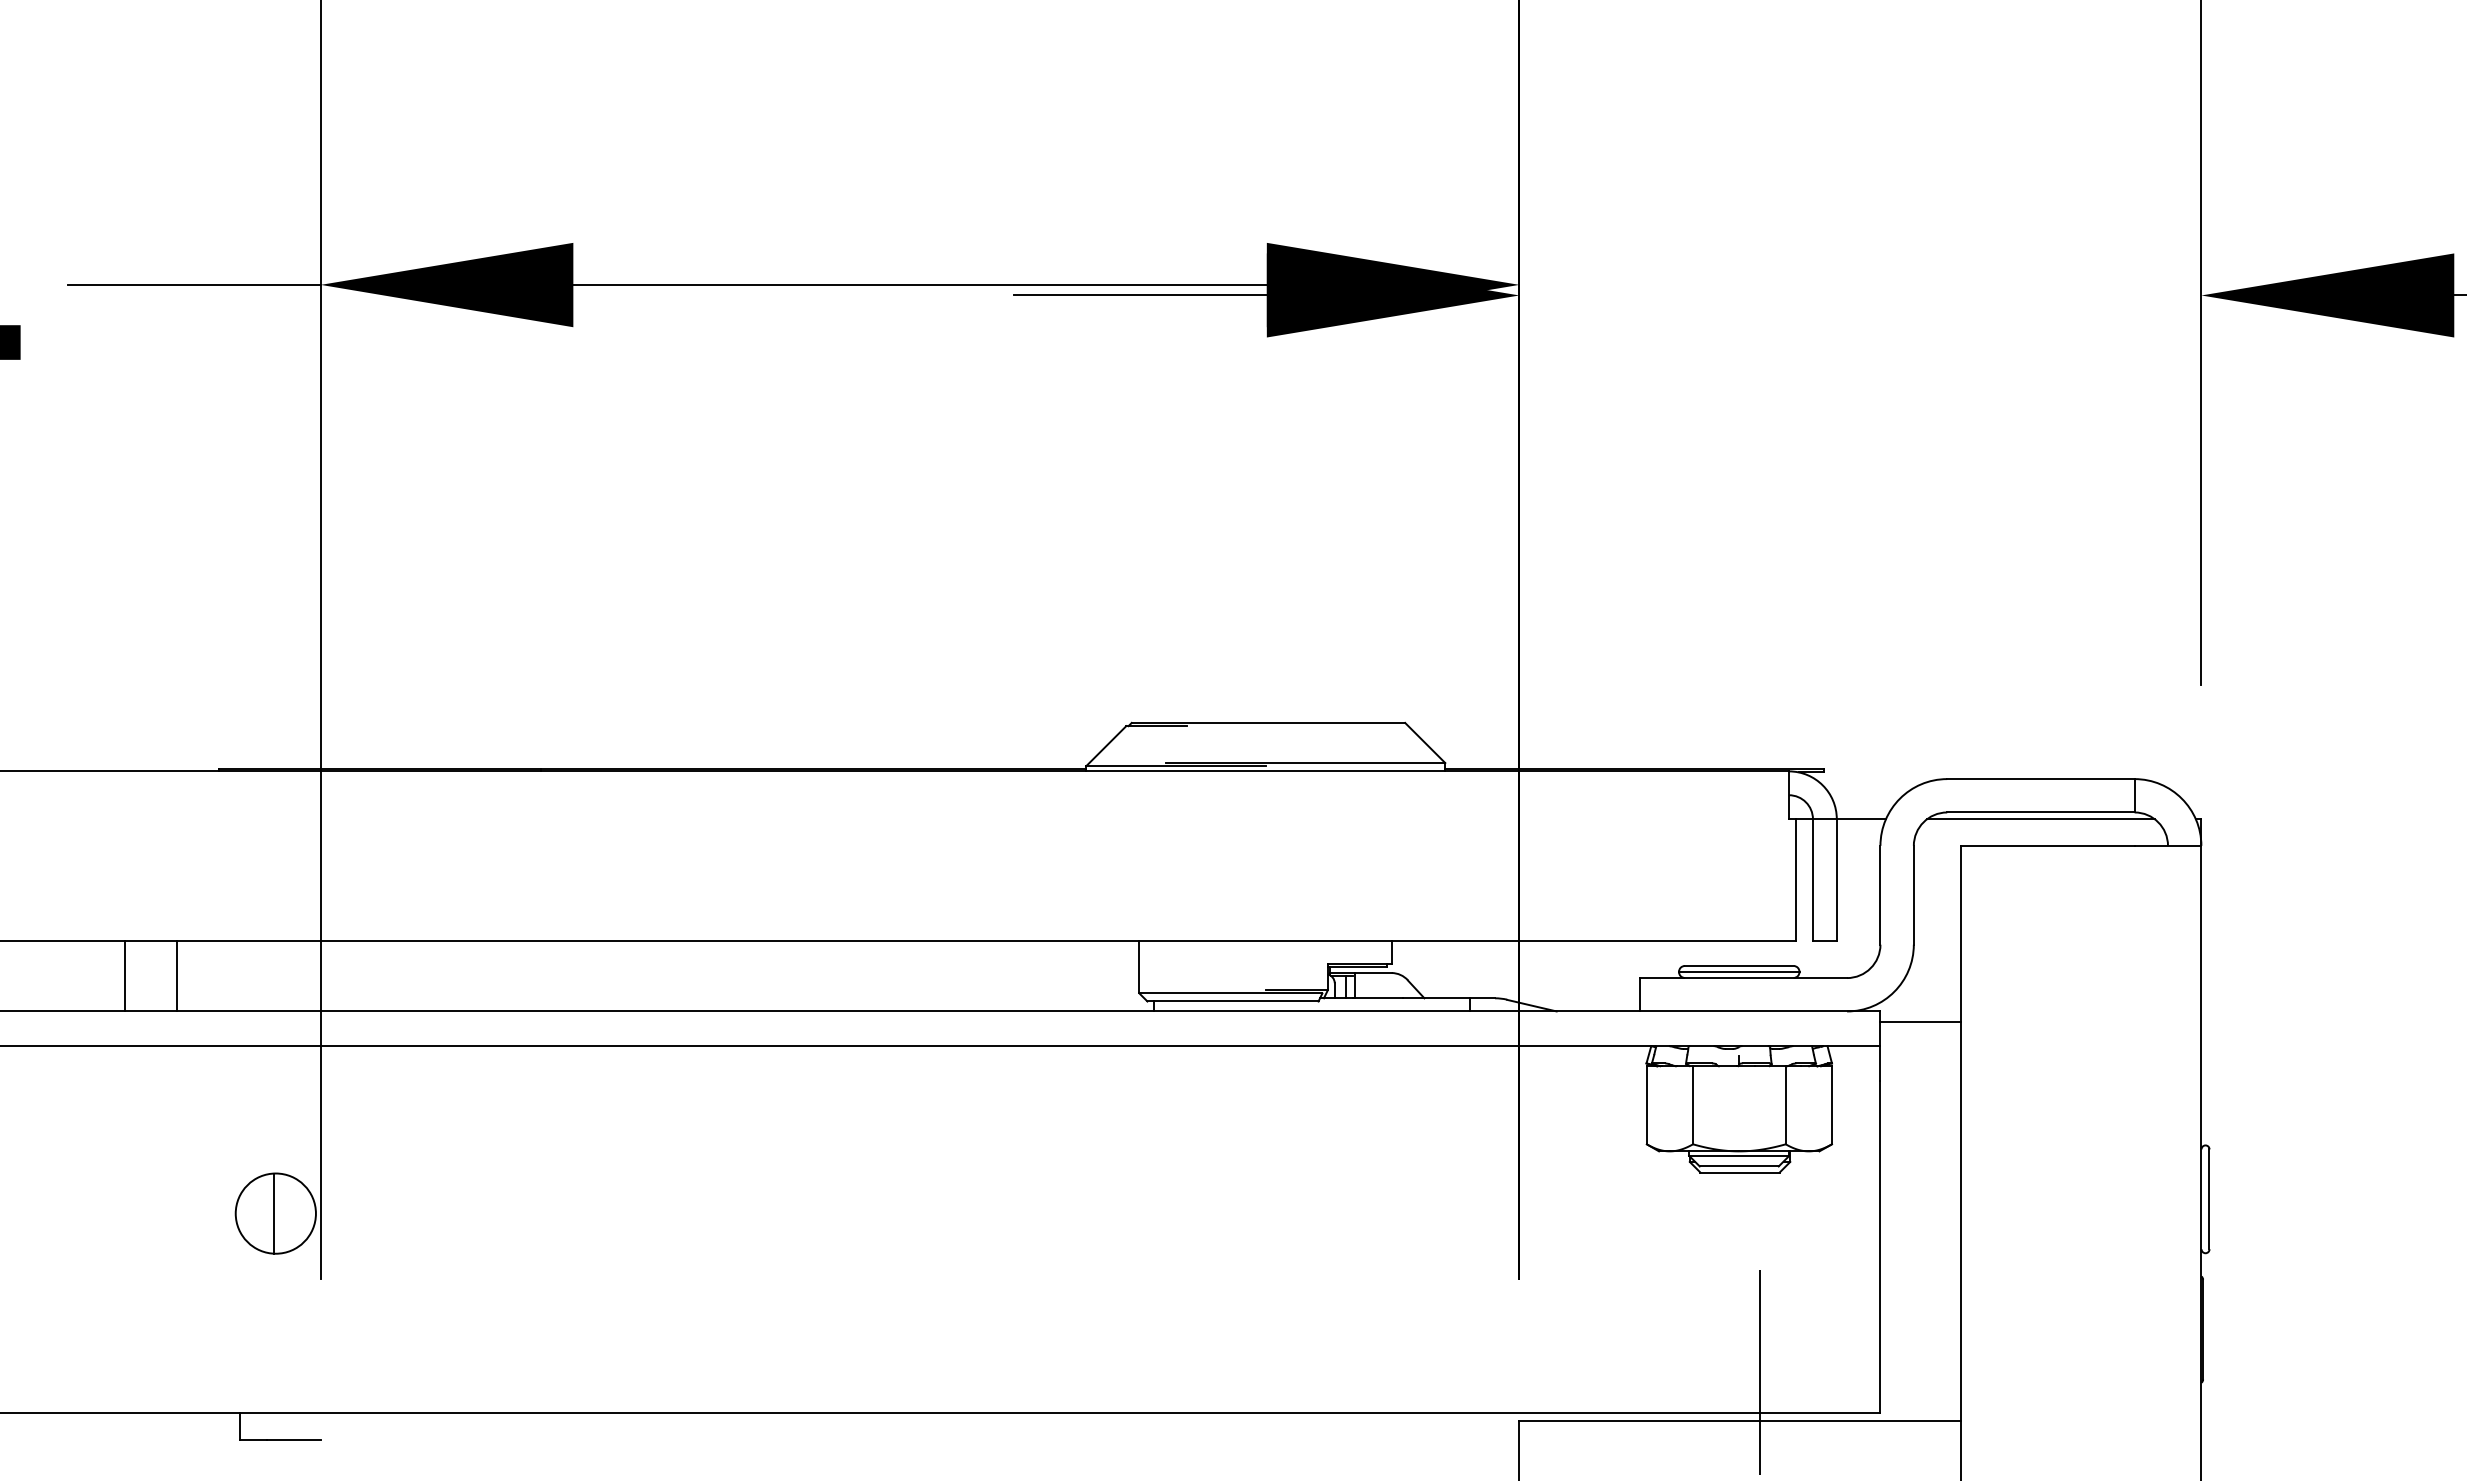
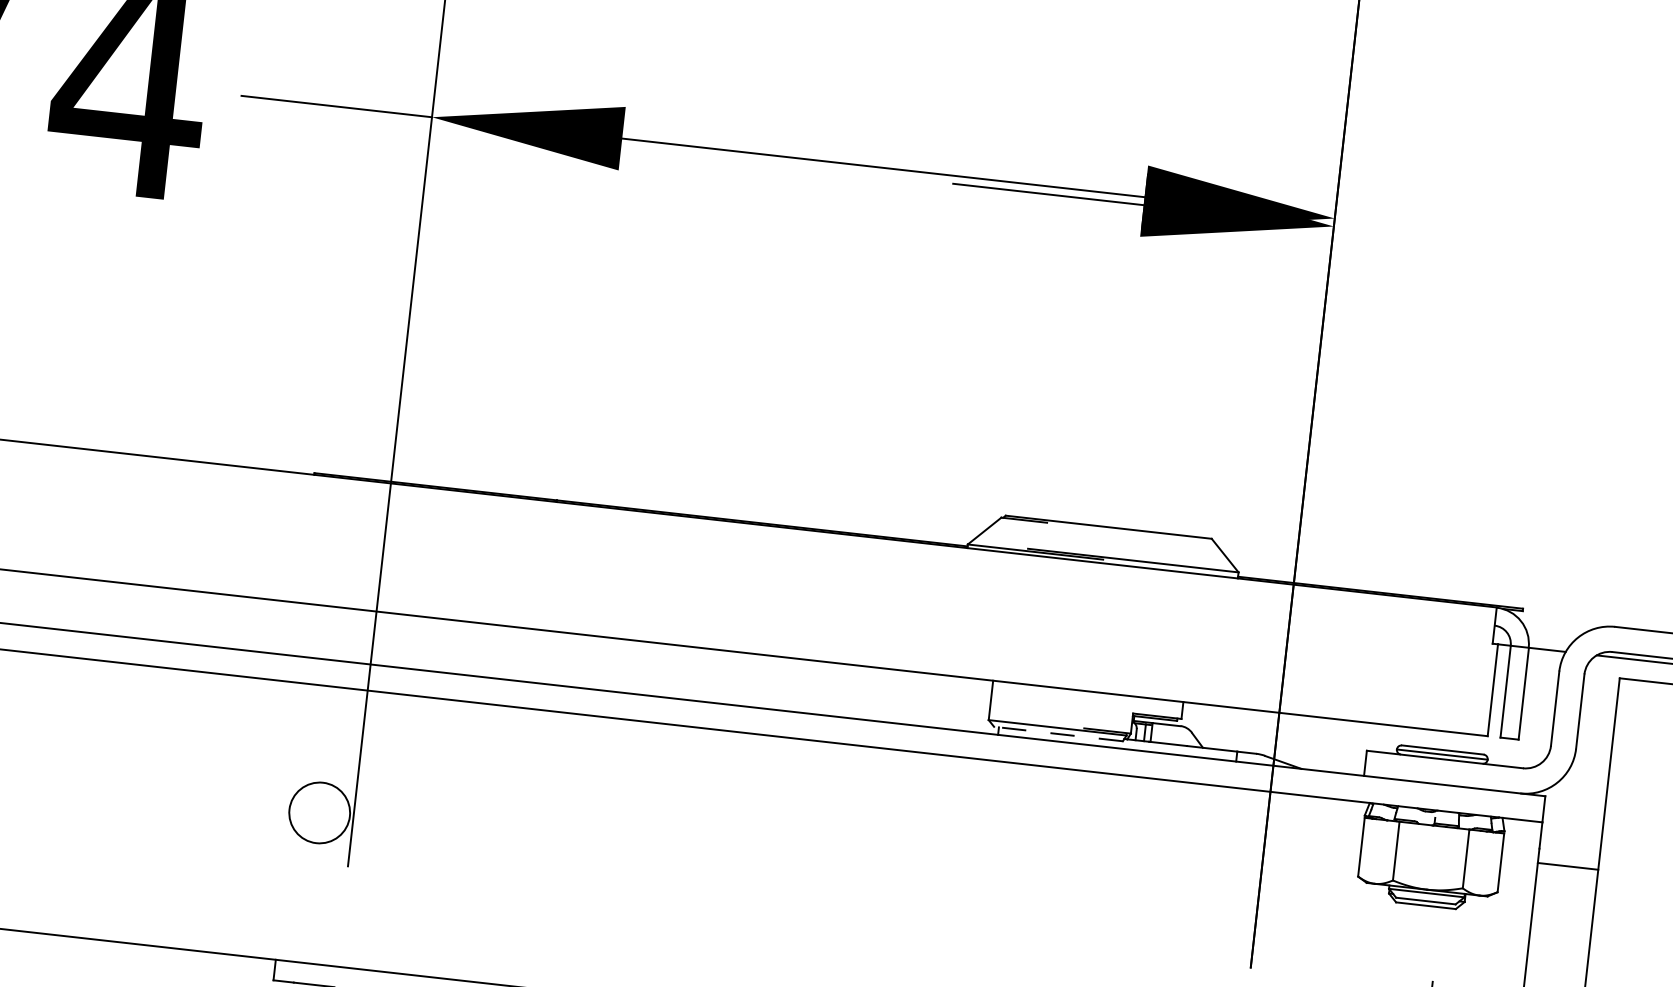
line: (124, 976) -> (225, 621), removed
line: (176, 976) -> (264, 625), removed
line: (1233, 1001) -> (1058, 734), solid -> dashed
line: (1920, 1022) -> (1567, 866), moved
line: (274, 1213) -> (318, 812), removed

